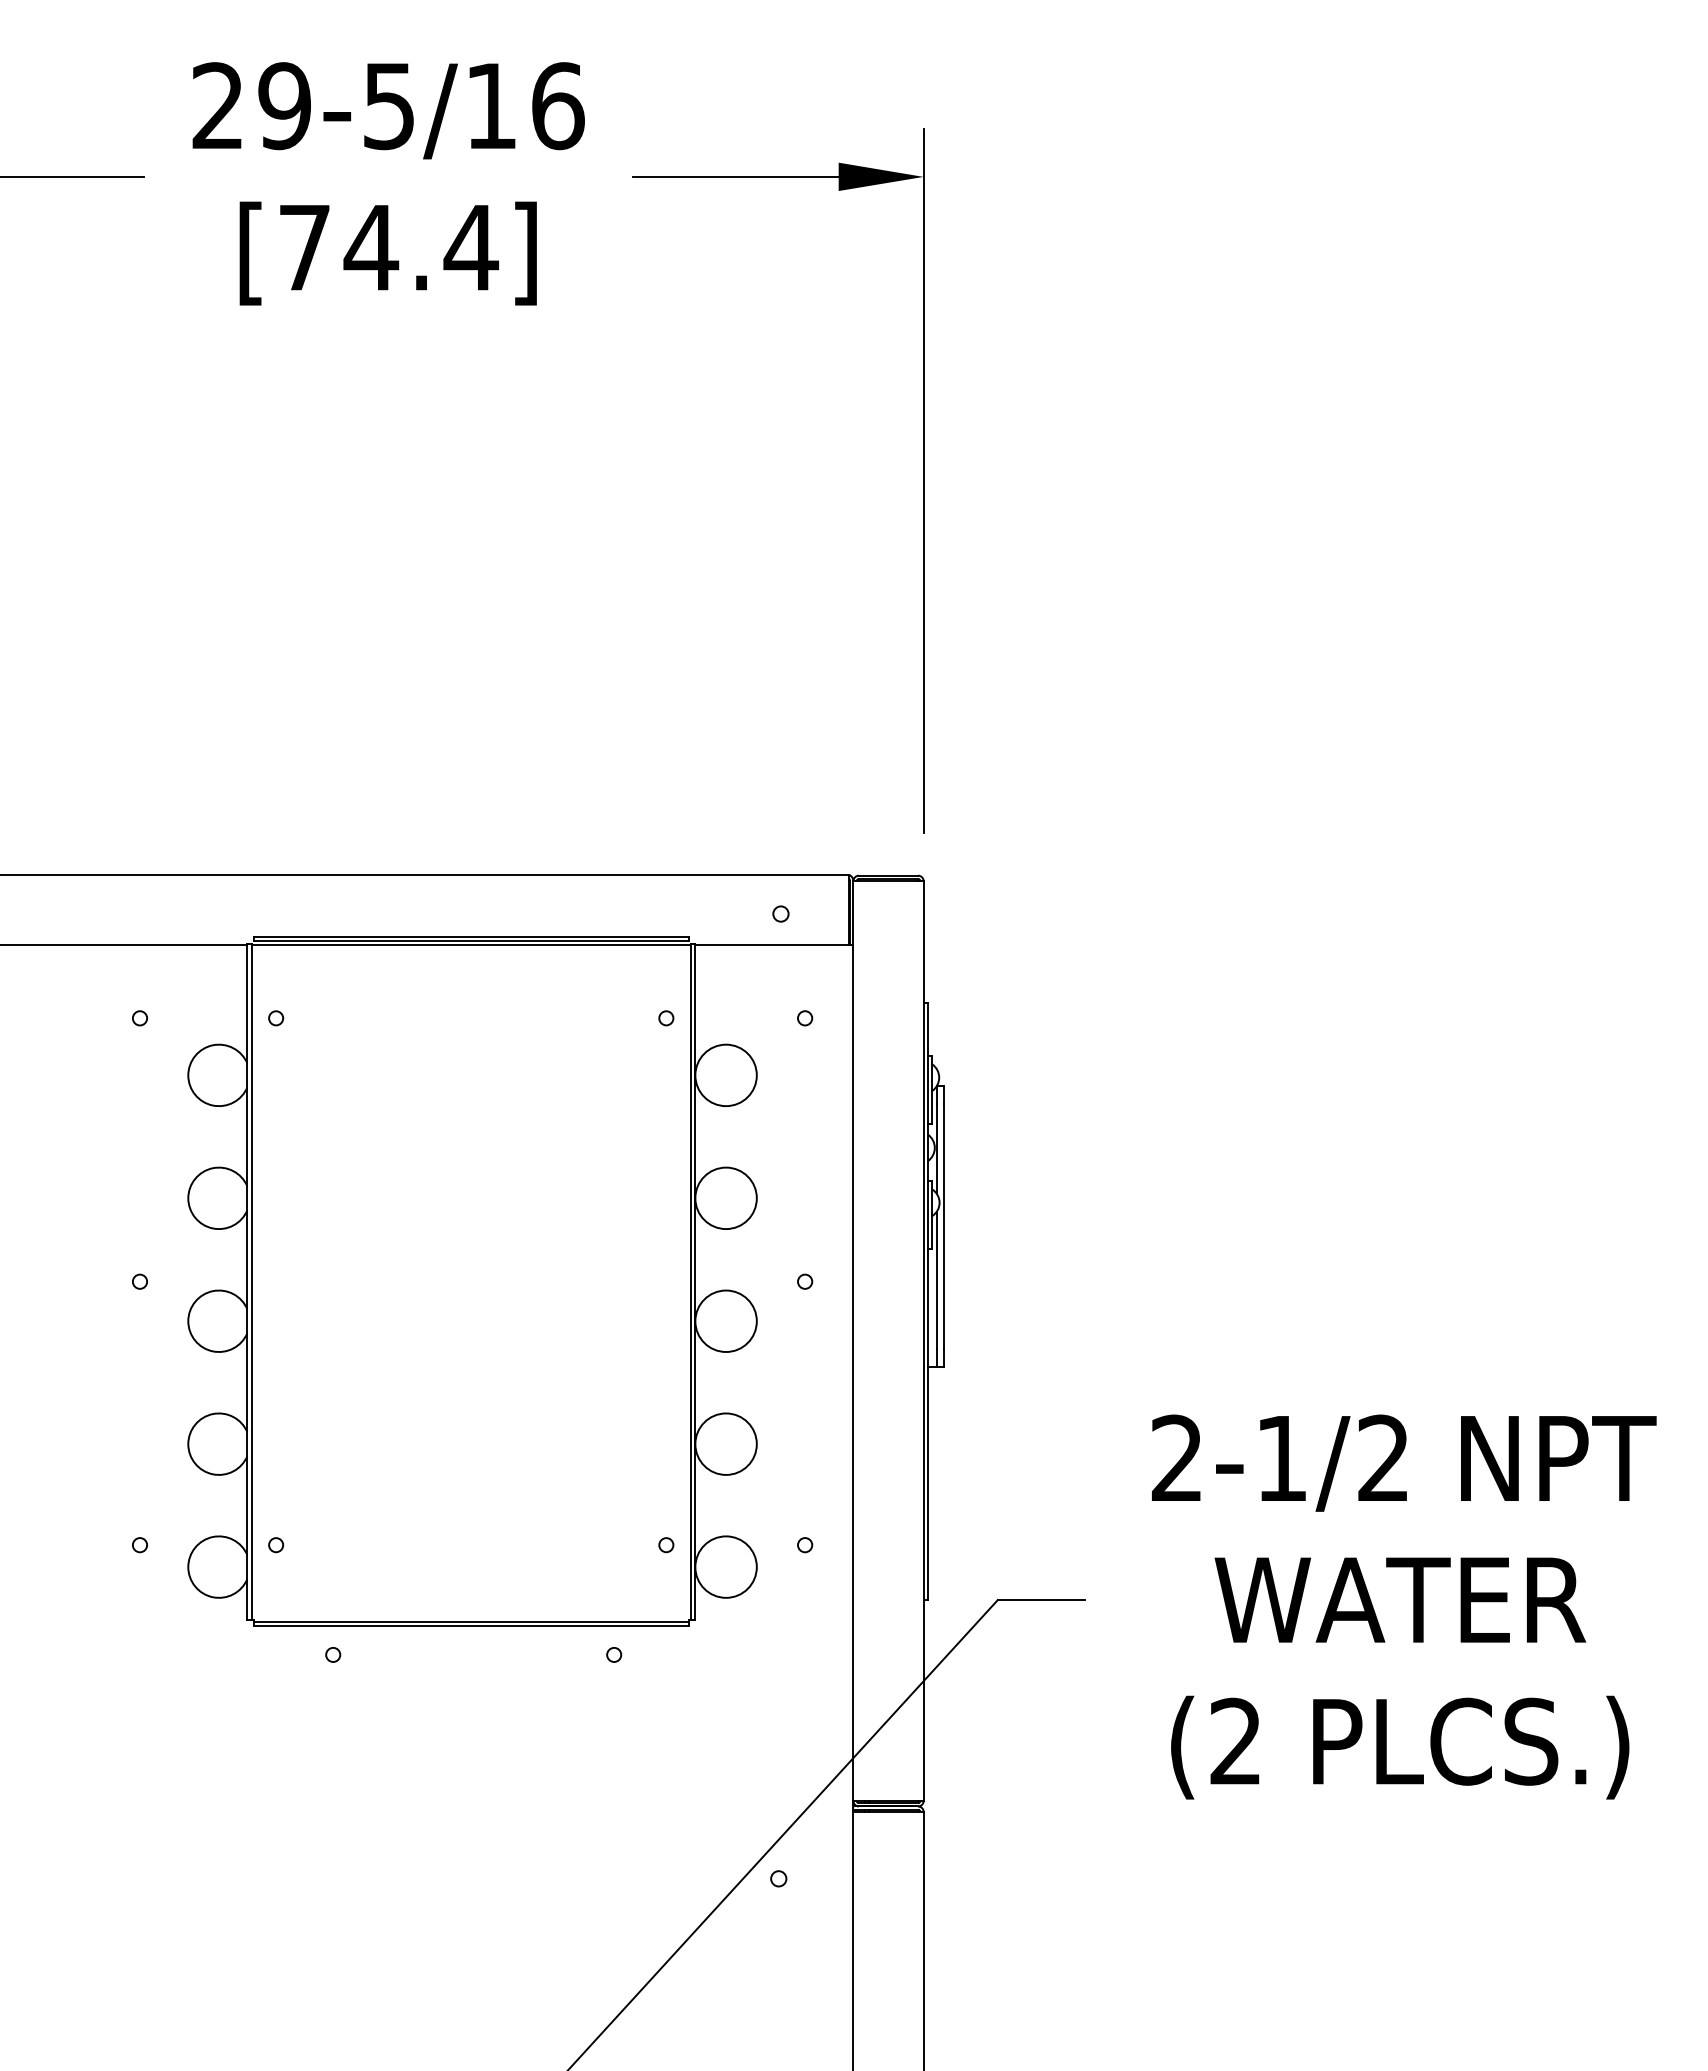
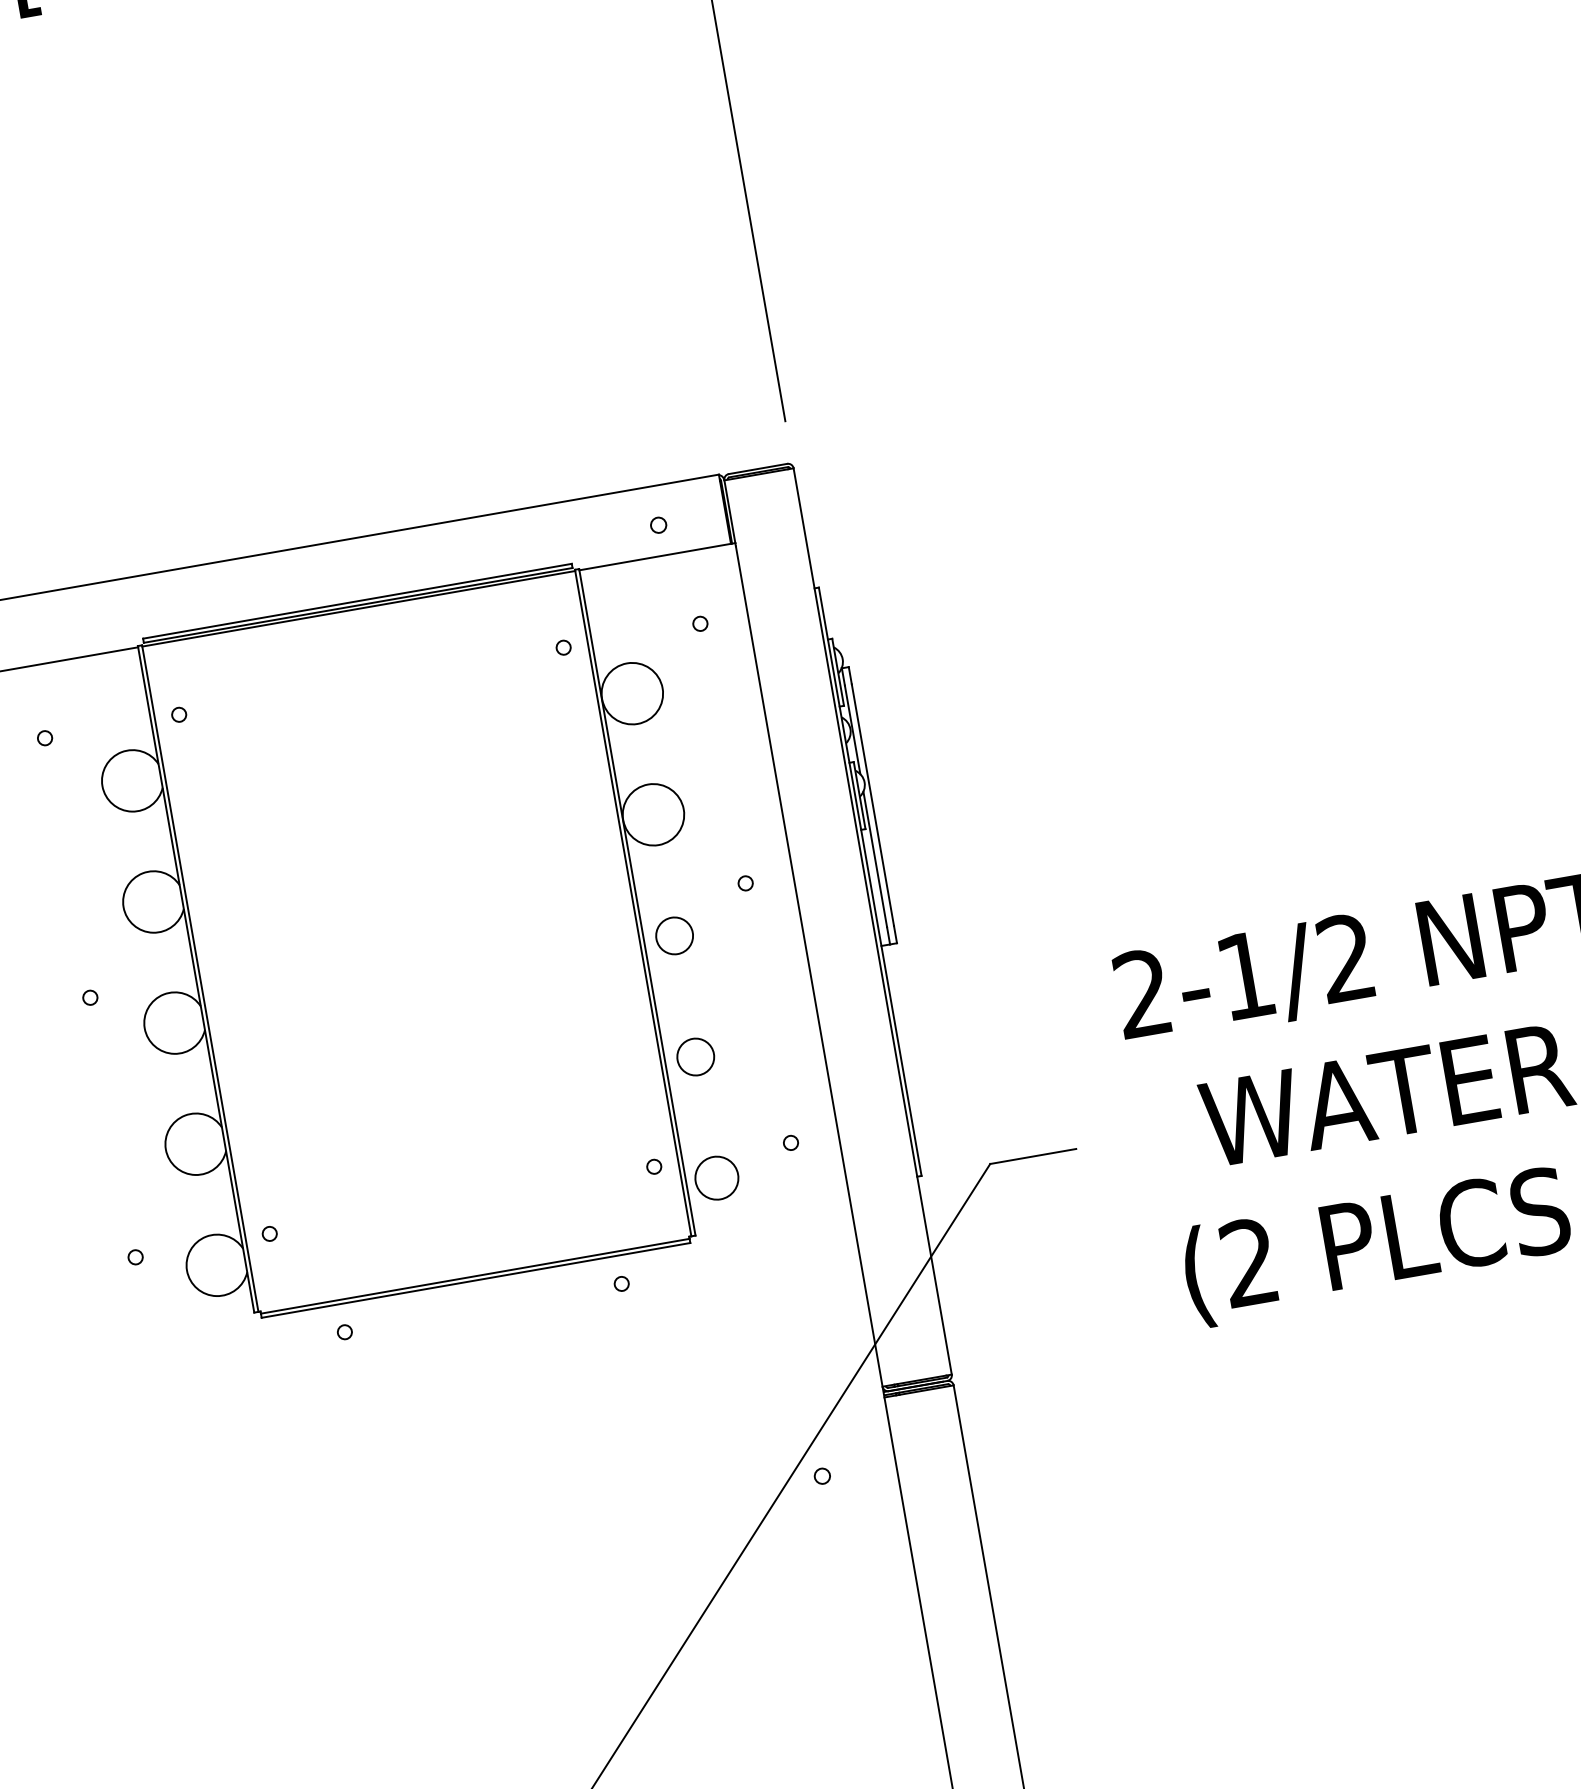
circle: (725, 1321) -> (674, 936), size x0.6
circle: (725, 1443) -> (695, 1056), size x0.6
circle: (725, 1566) -> (716, 1177), size x0.7

